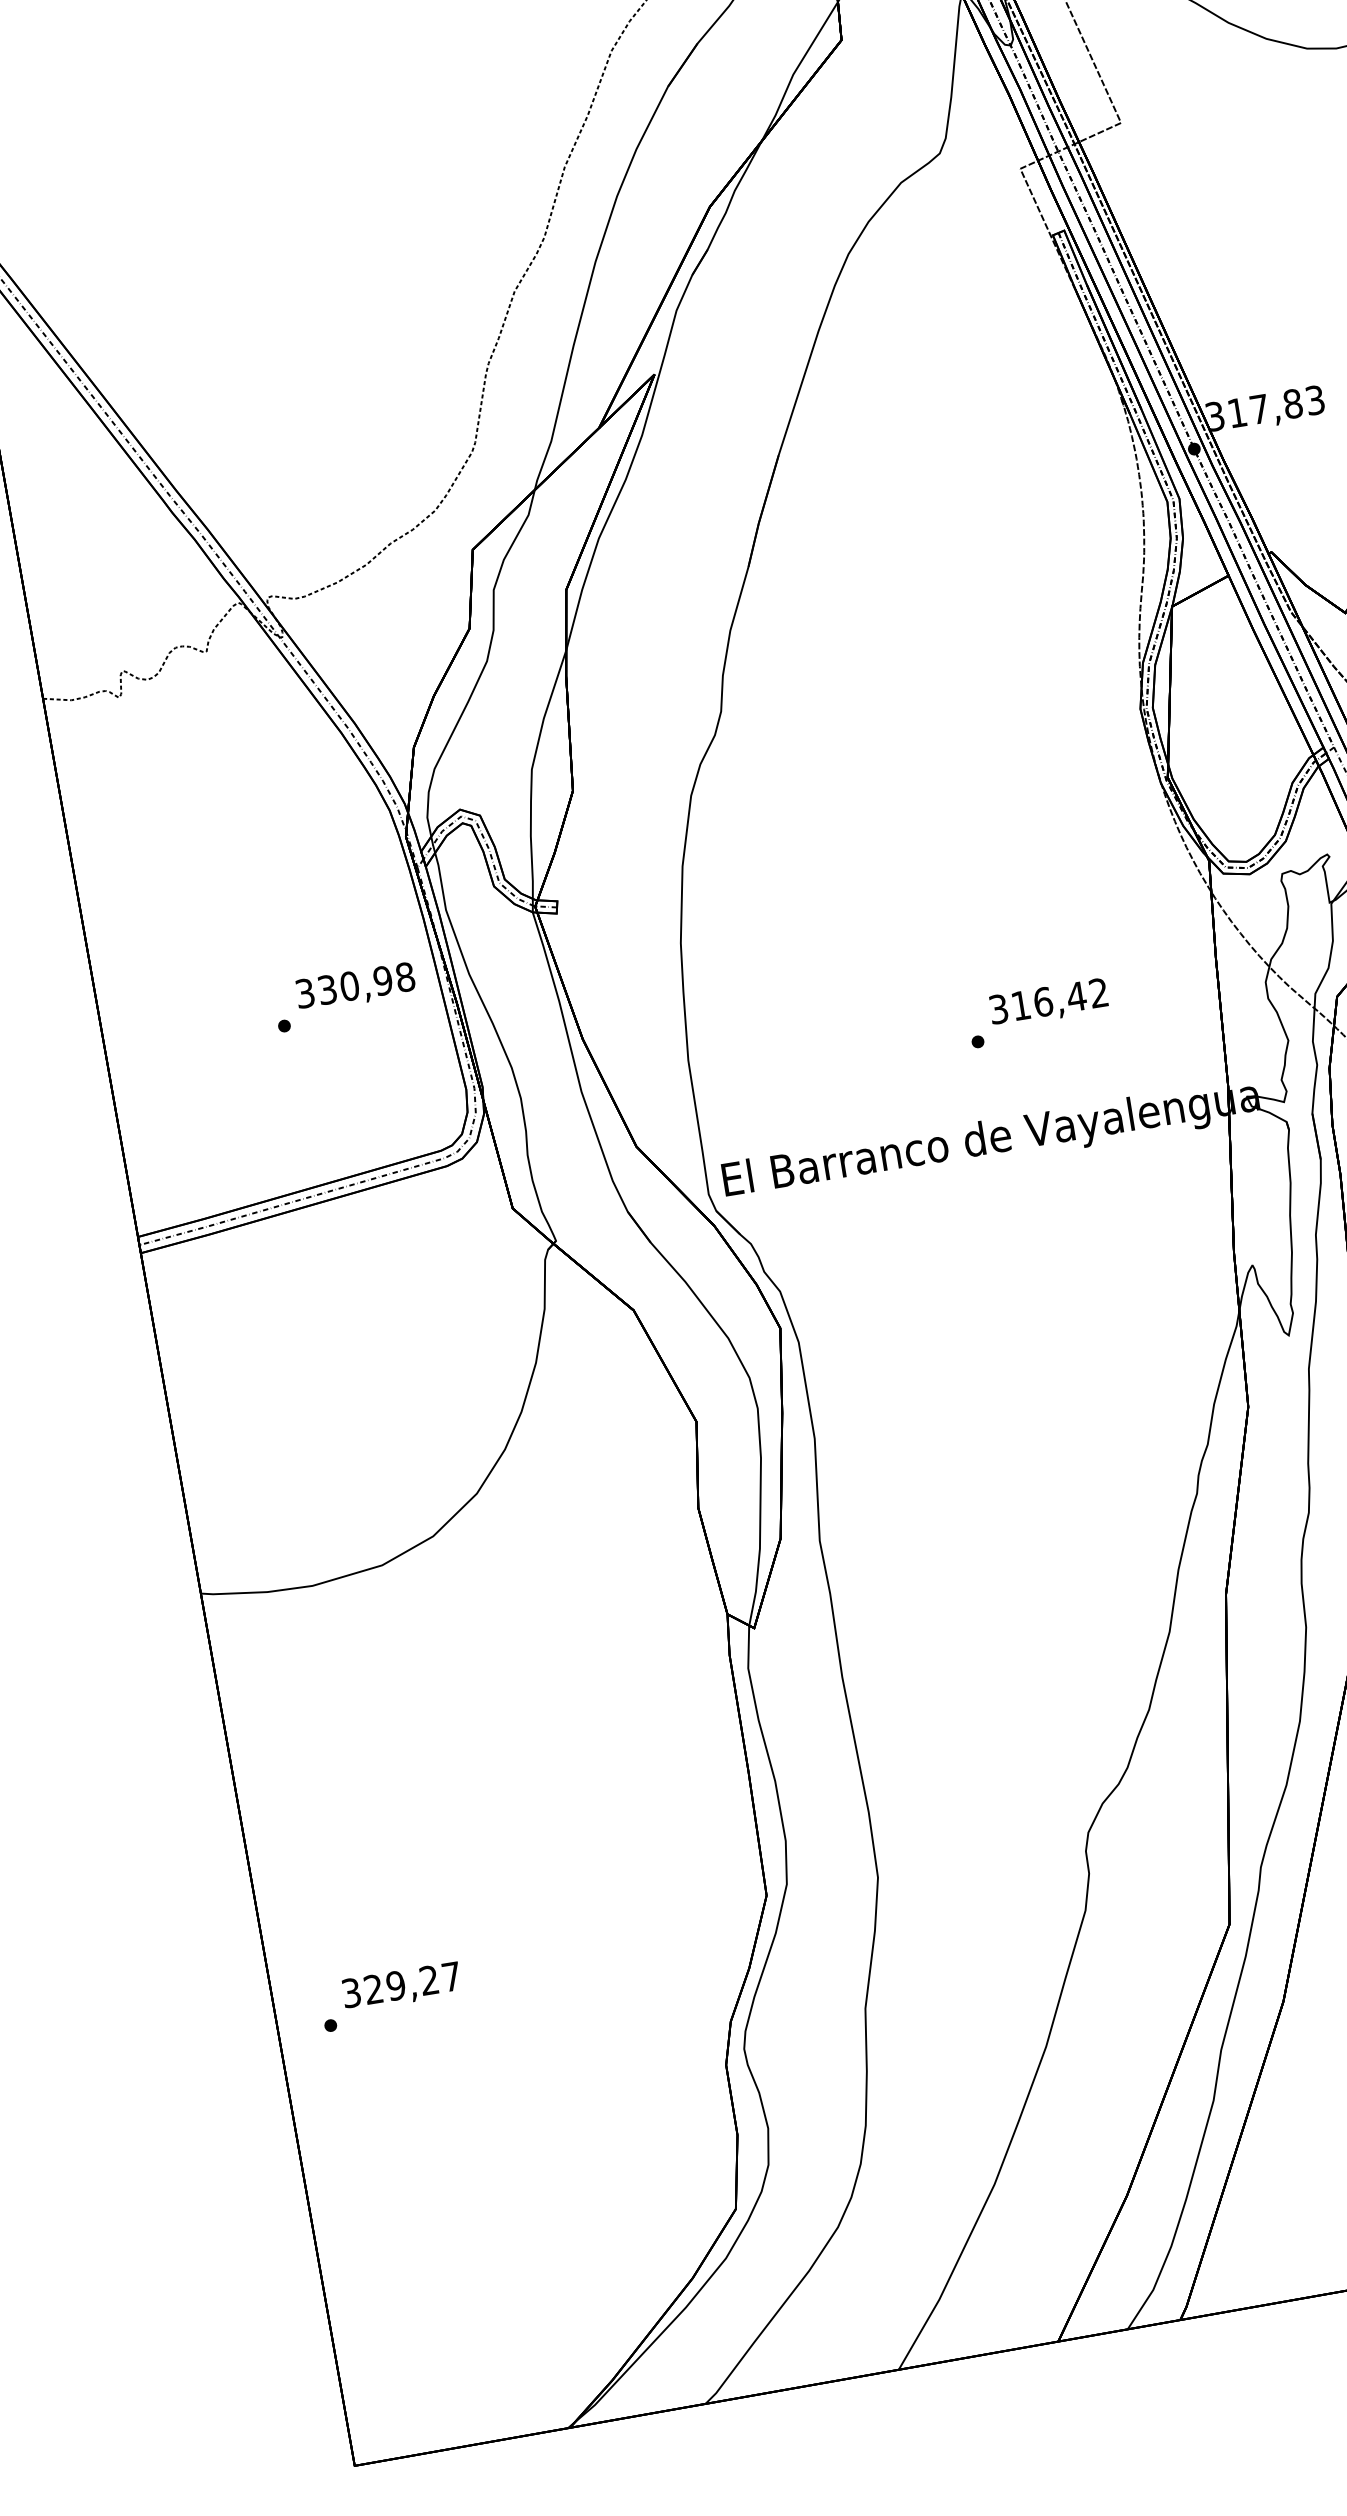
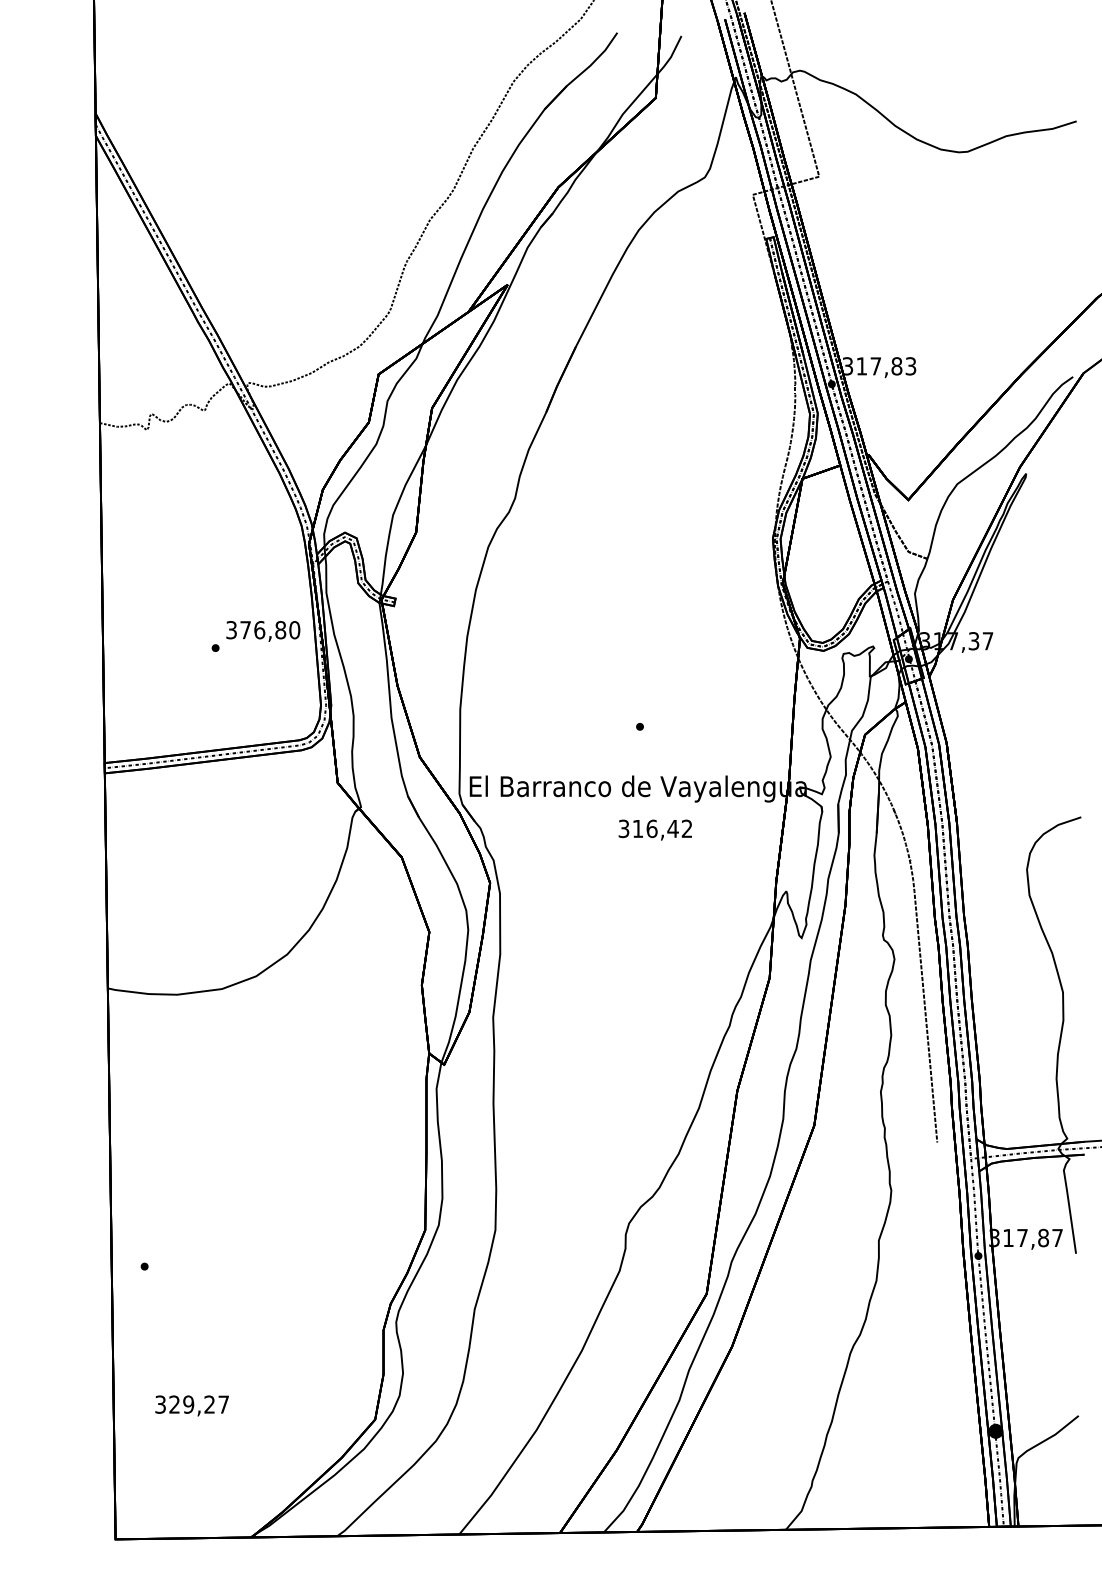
text: (366, 984) -> (270, 630), 330,98 -> 376,80
text: (1047, 1002) -> (654, 829), moved
text: (400, 1986) -> (191, 1405), moved

